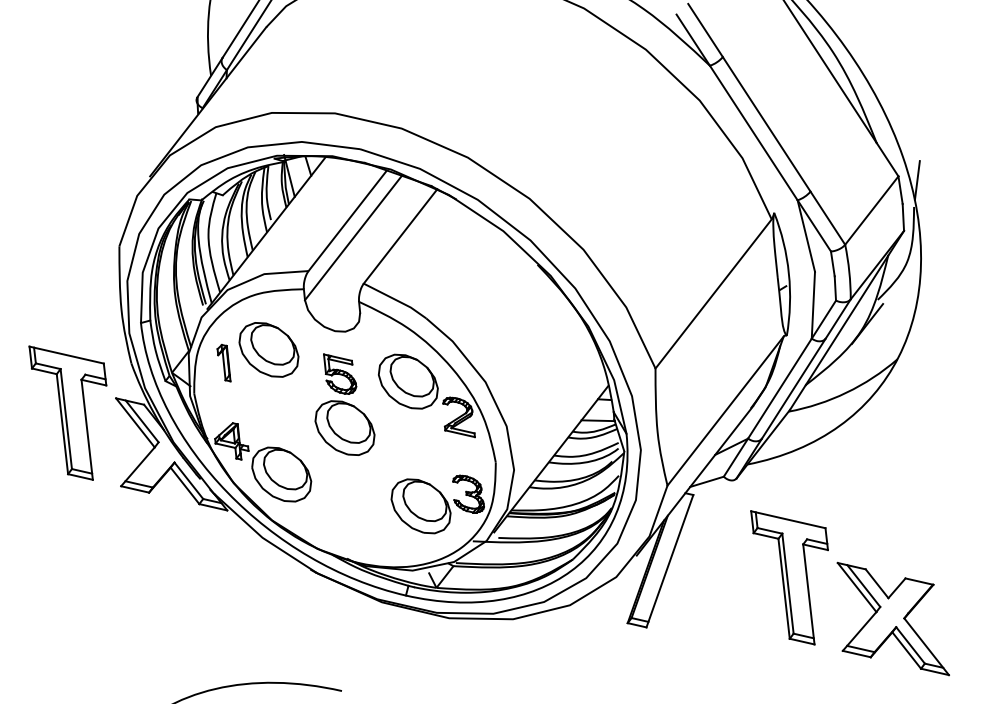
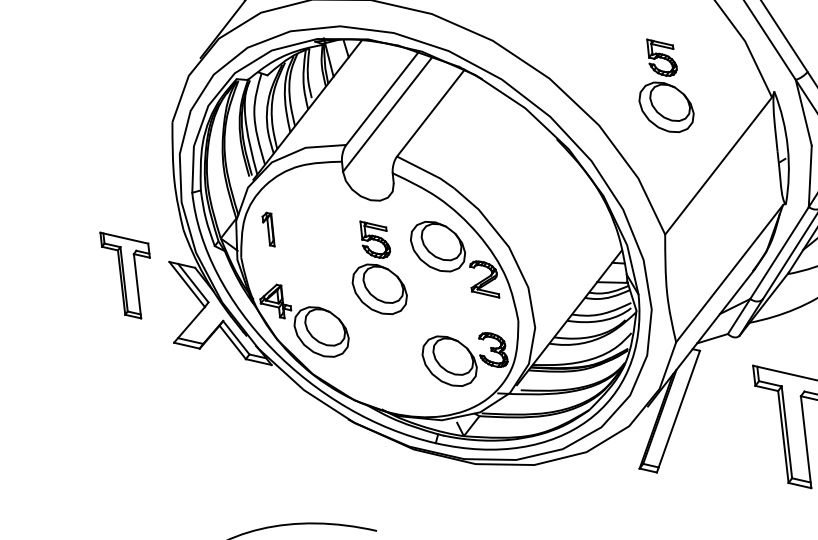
part: (656, 206) -> (666, 85), added
part: (268, 349) -> (309, 217), removed
part: (67, 412) -> (124, 274), size x0.7

